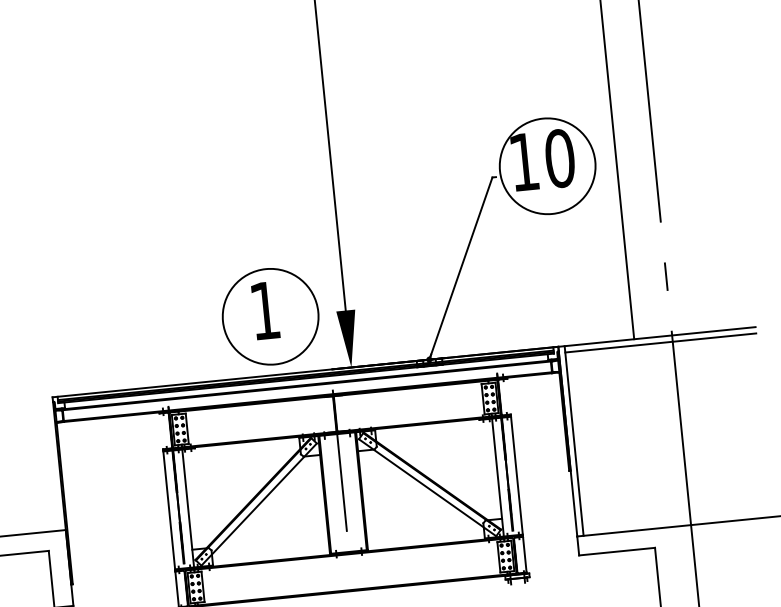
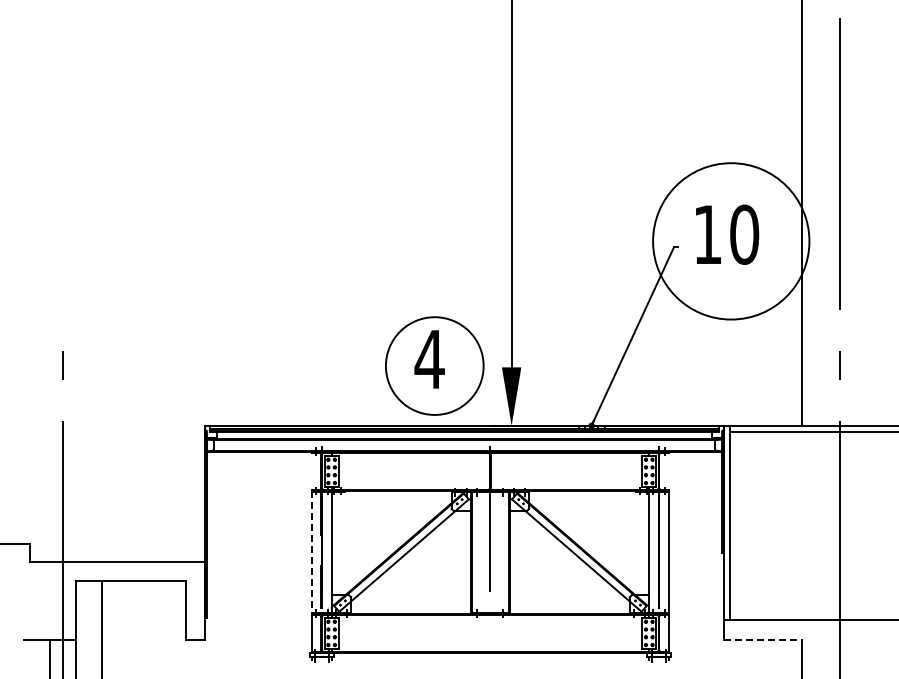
circle: (547, 166) -> (731, 241), size x1.6
text: (264, 310) -> (429, 359), 1 -> 4
line: (169, 510) -> (312, 552), solid -> dashed
line: (616, 551) -> (762, 639), solid -> dashed

